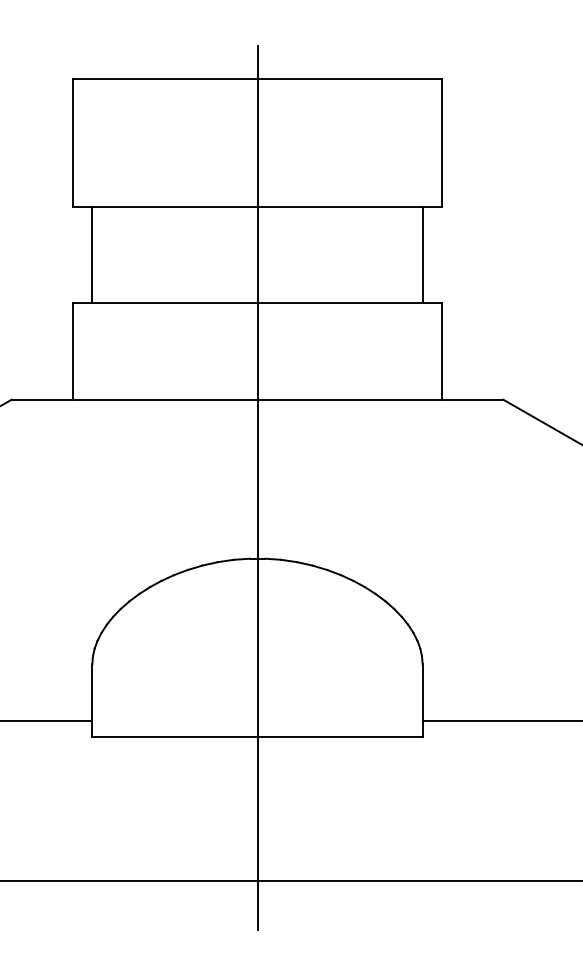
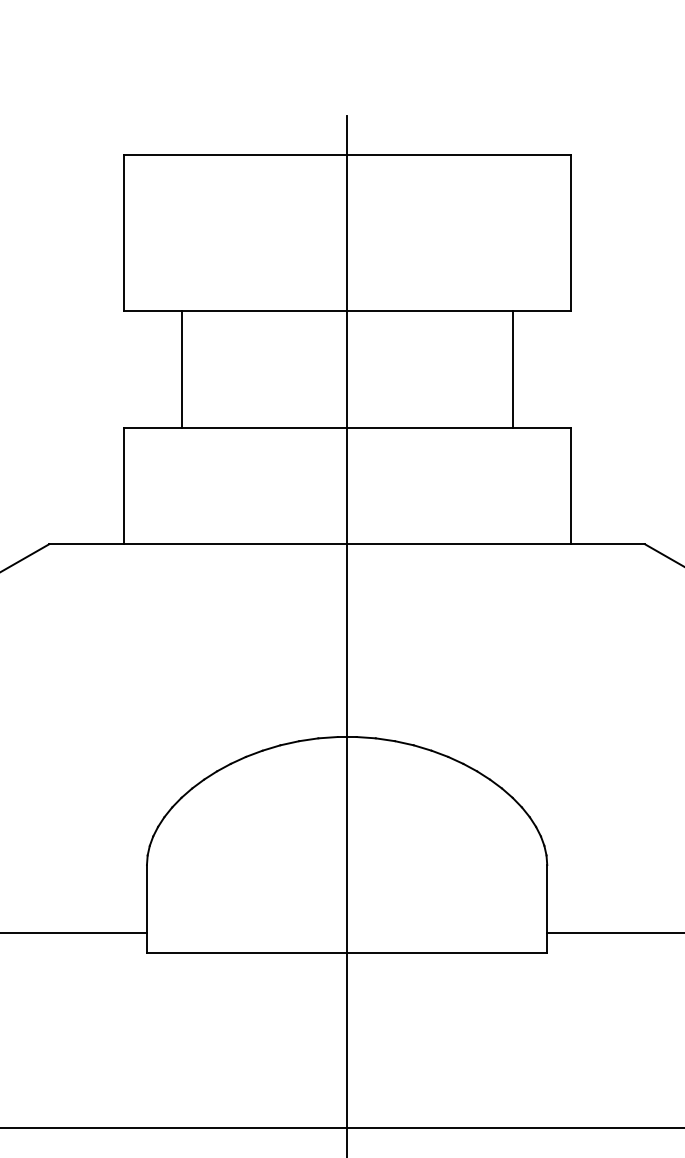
line: (91, 255) -> (182, 369), moved
line: (423, 255) -> (513, 369), moved

